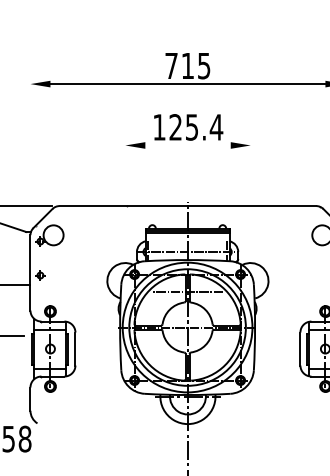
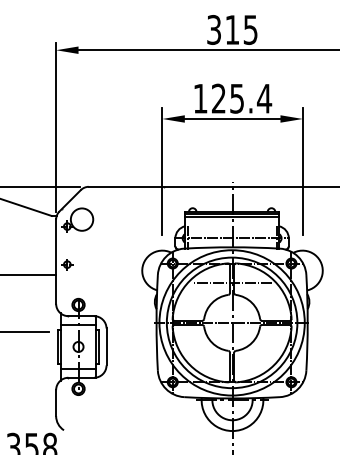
text: (171, 65) -> (214, 29), 715 -> 315
line: (187, 145) -> (232, 119), added
line: (30, 152) -> (56, 126), added
line: (125, 192) -> (162, 171), added
line: (250, 192) -> (302, 171), added

